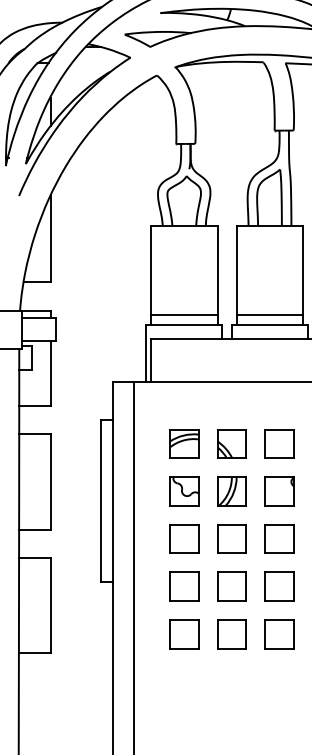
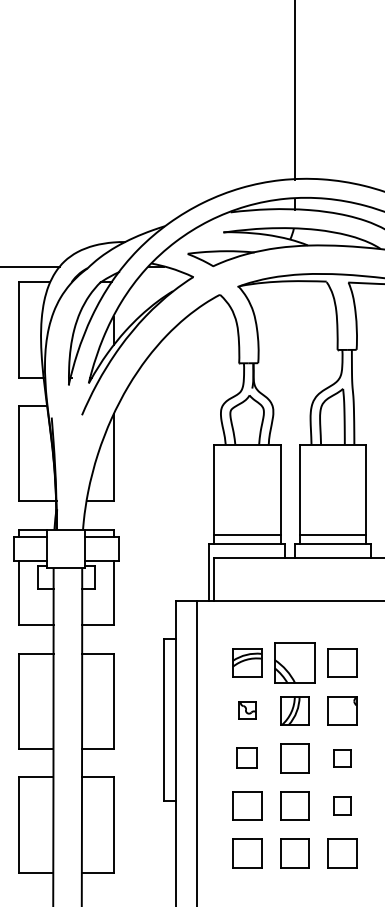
part: (231, 443) -> (294, 662), size x1.4
part: (184, 491) -> (247, 710), size x0.6
part: (184, 539) -> (247, 758), size x0.7
part: (279, 539) -> (342, 758), size x0.6
part: (279, 586) -> (342, 805), size x0.6

